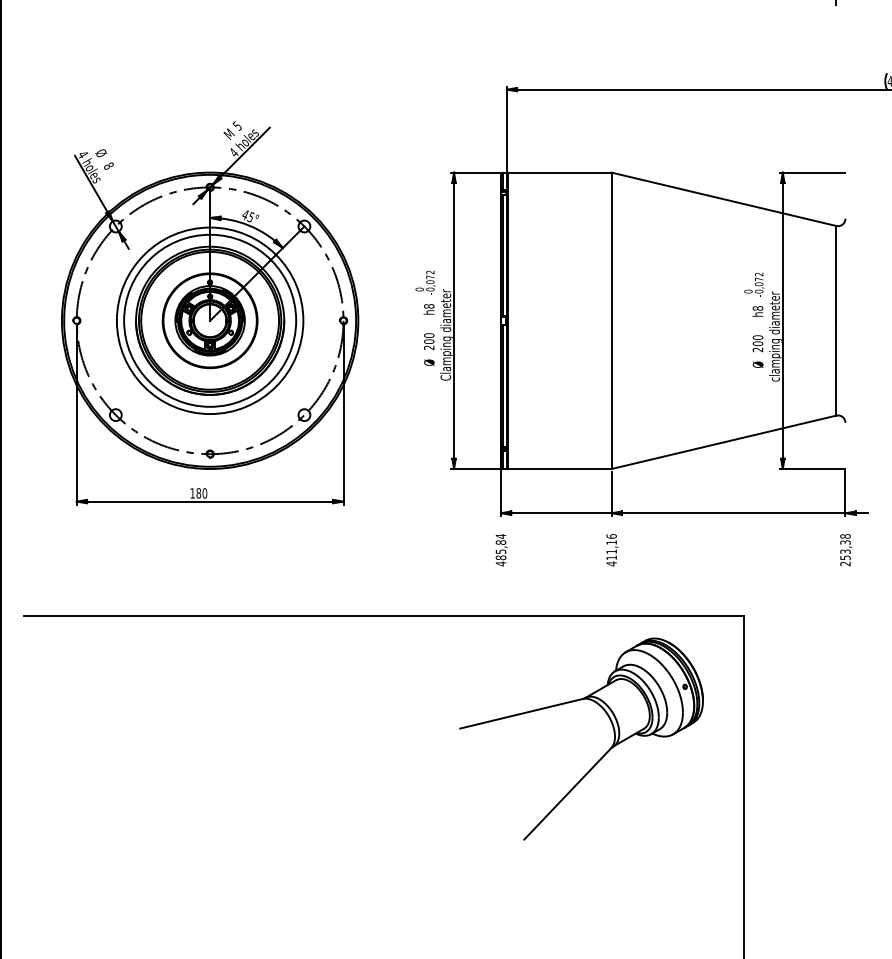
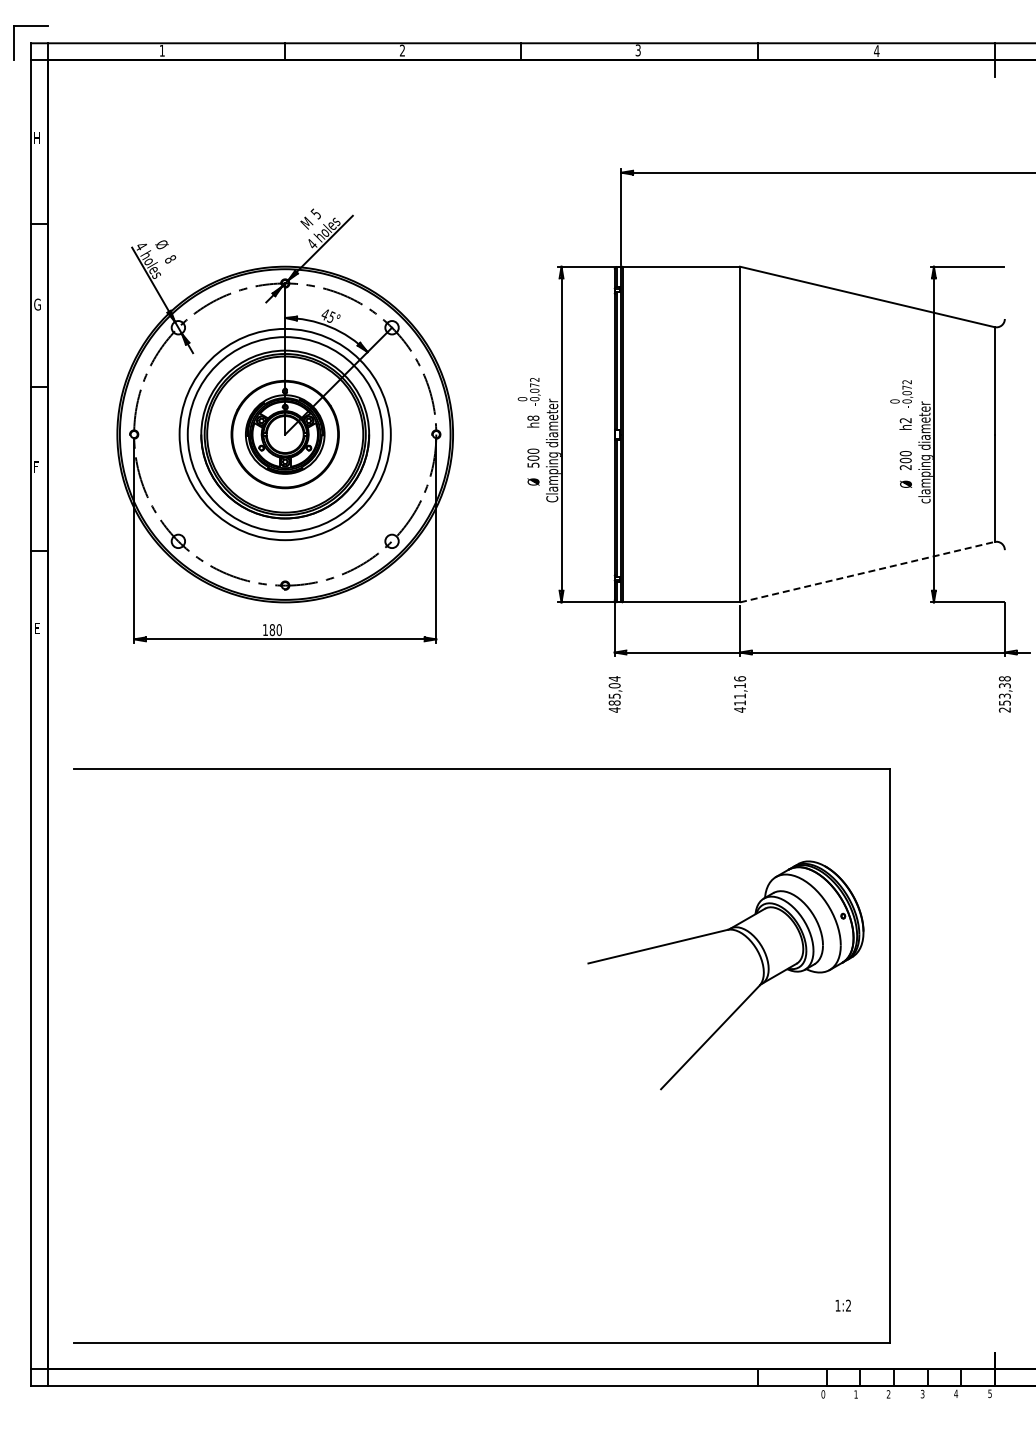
text: (757, 308) -> (905, 420), h8 -> h2
text: (429, 347) -> (533, 464), 200 -> 500
line: (724, 442) -> (867, 572), solid -> dashed
text: (500, 542) -> (614, 685), 485,84 -> 485,04
part: (600, 757) -> (747, 996), moved

